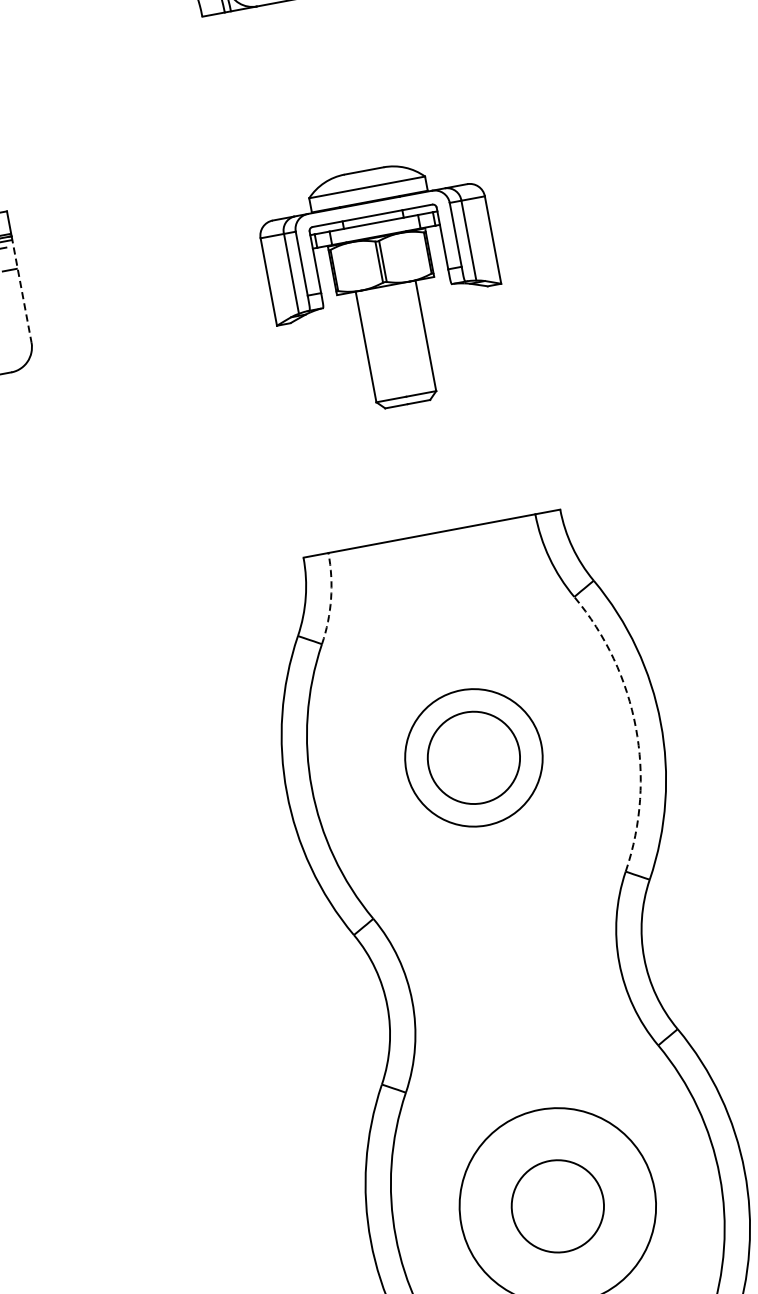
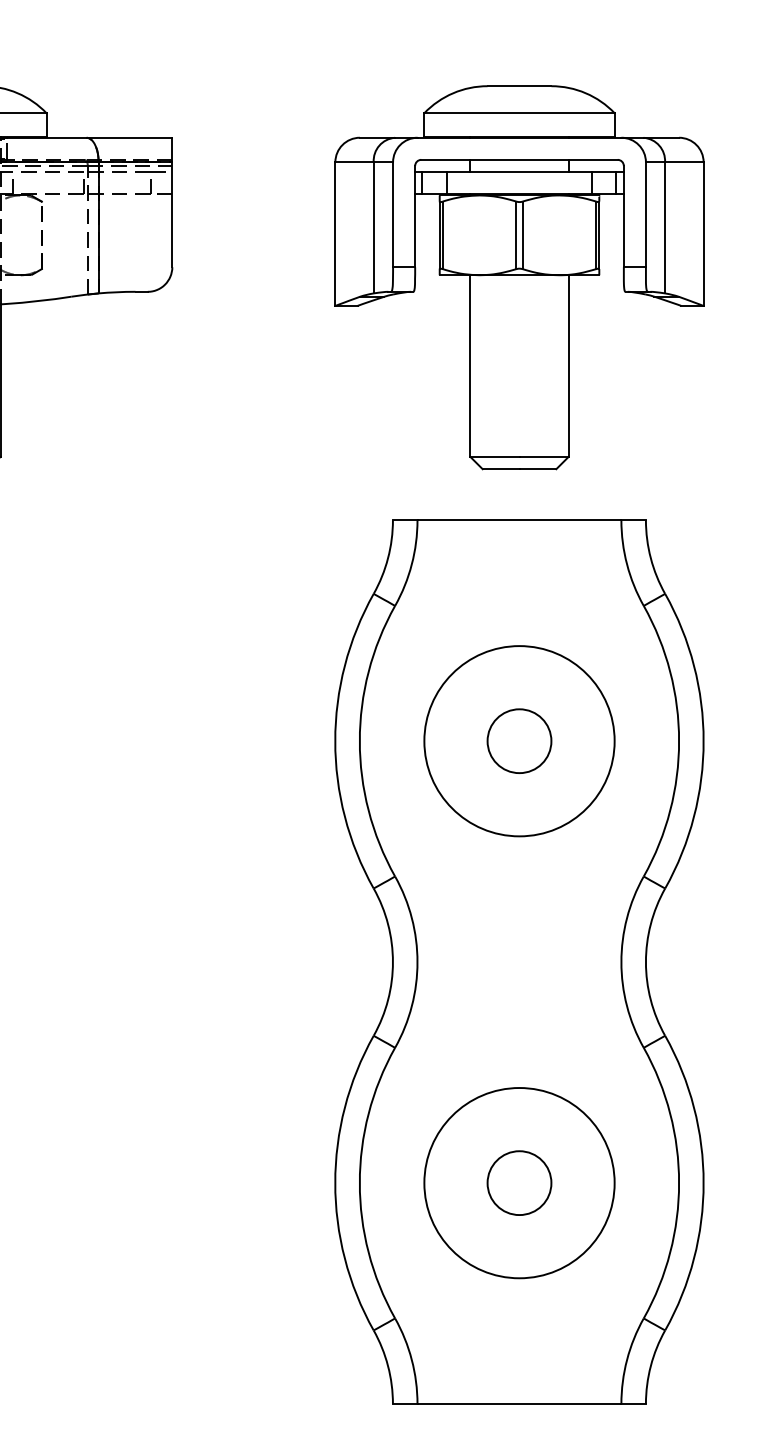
part: (385, 287) -> (519, 277), size x1.67
line: (21, 290) -> (172, 215), dashed -> solid
arc: (330, 599) -> (411, 564), dashed -> solid
arc: (636, 727) -> (679, 741), dashed -> solid
circle: (473, 758) -> (519, 741), size x0.71
circle: (473, 758) -> (519, 741), size x1.43
circle: (557, 1206) -> (519, 1183), size x0.71

